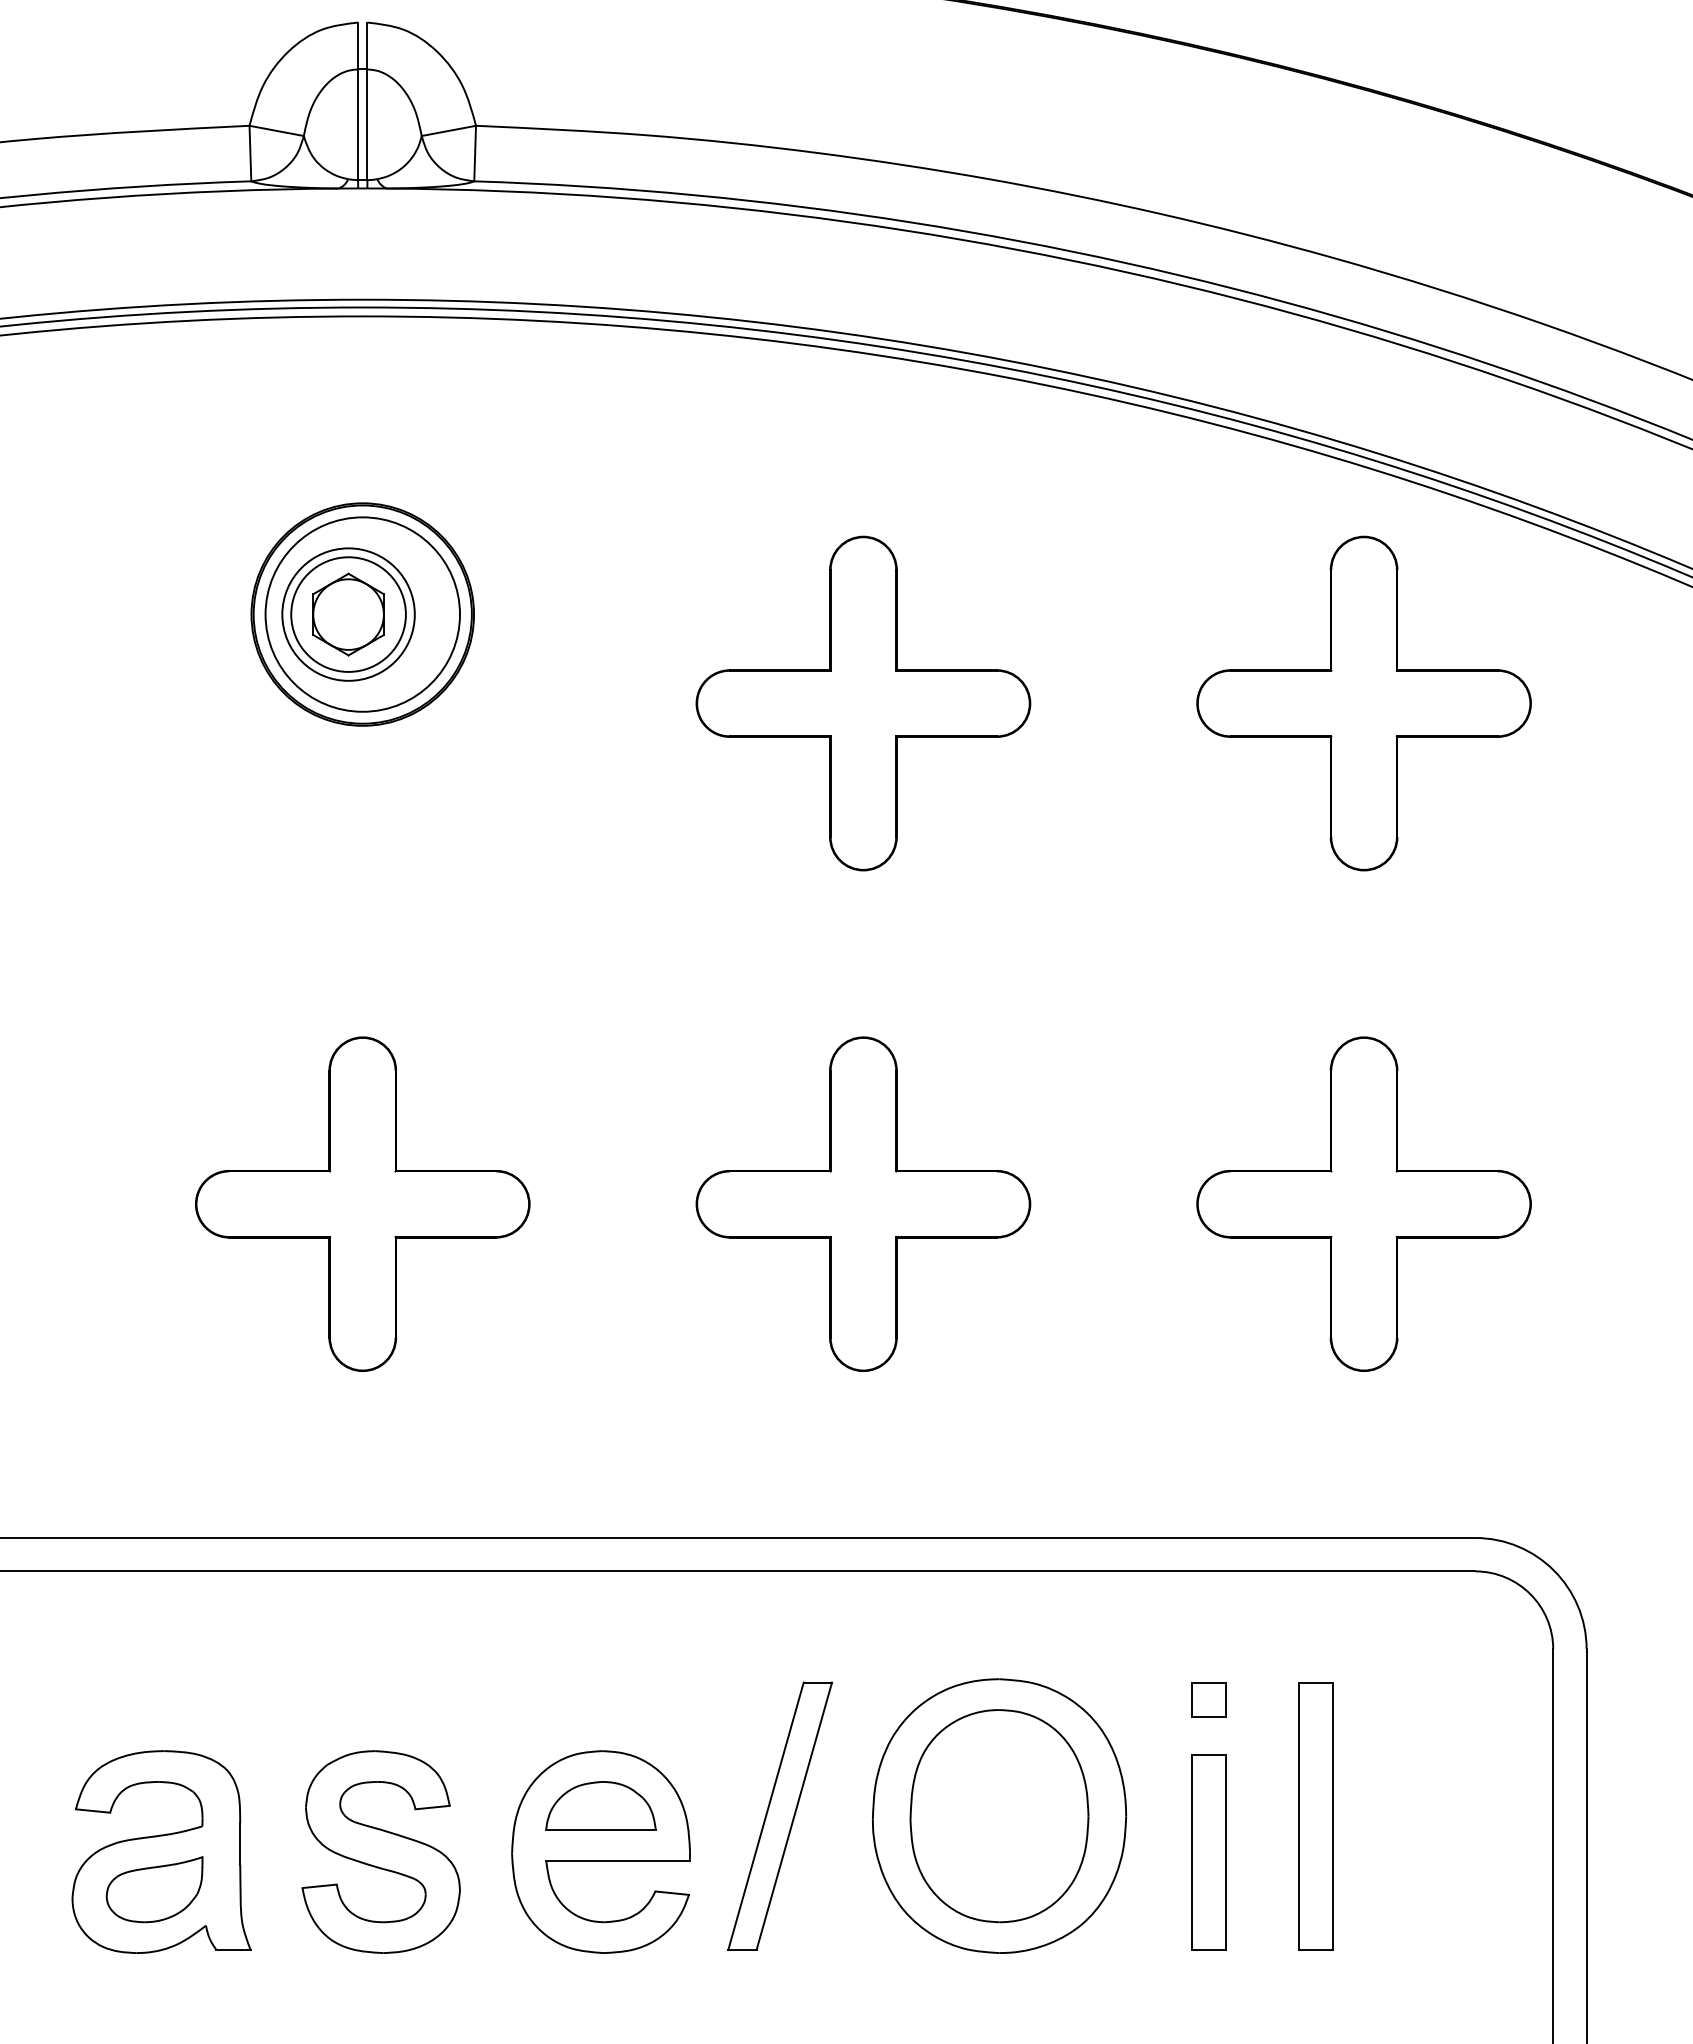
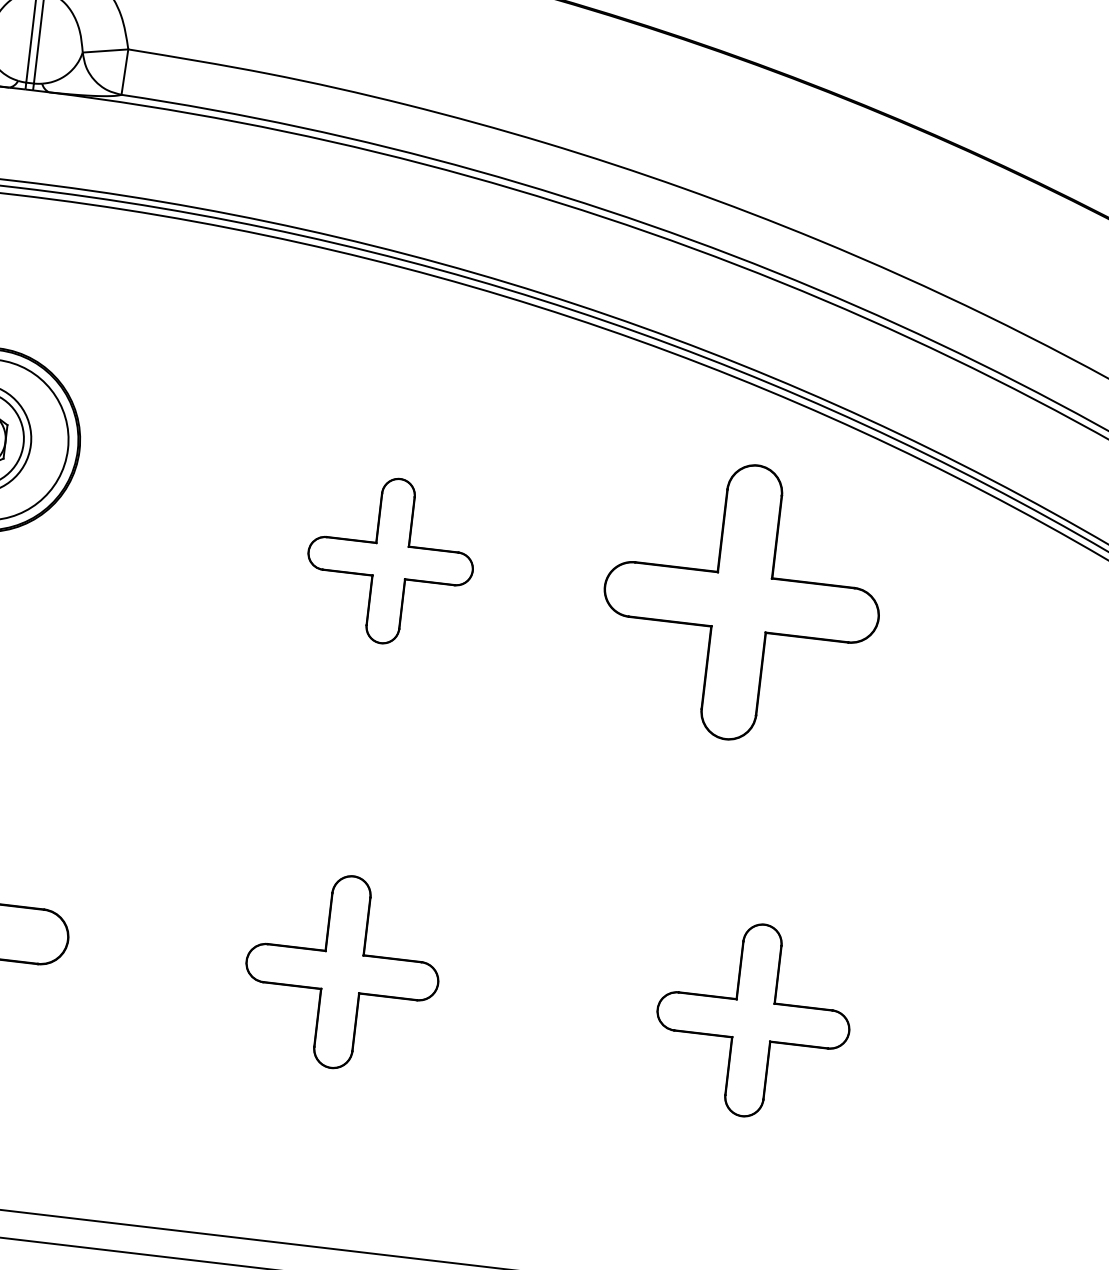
part: (863, 703) -> (390, 561), size x0.6
part: (1363, 703) -> (741, 602), moved
part: (863, 1203) -> (342, 971), size x0.7
part: (1363, 1203) -> (753, 1019), size x0.7

